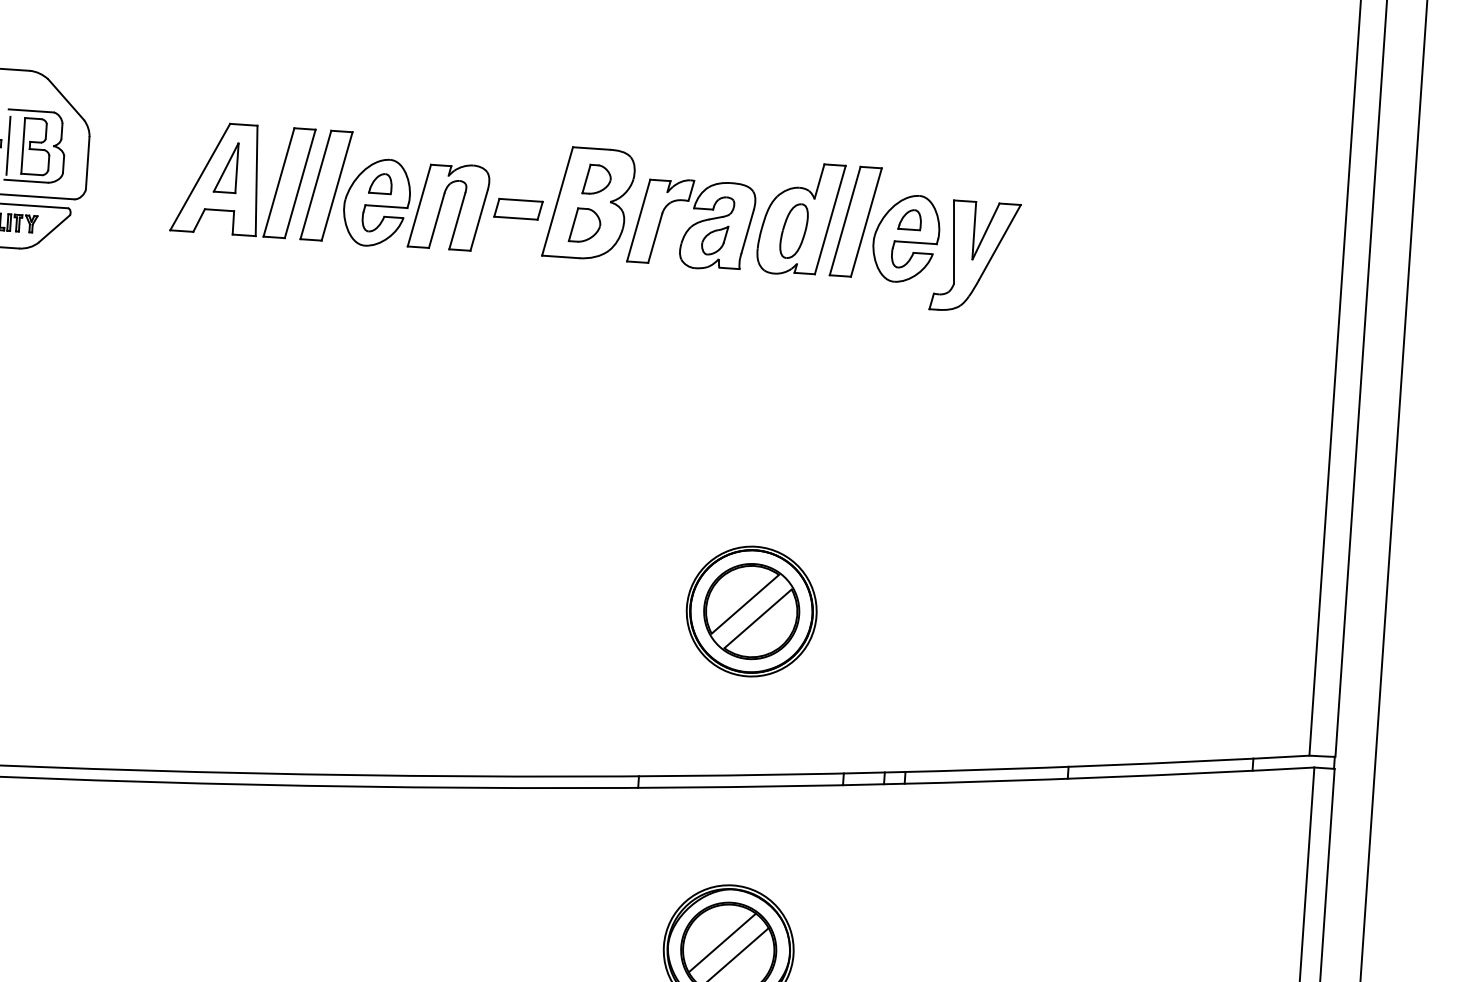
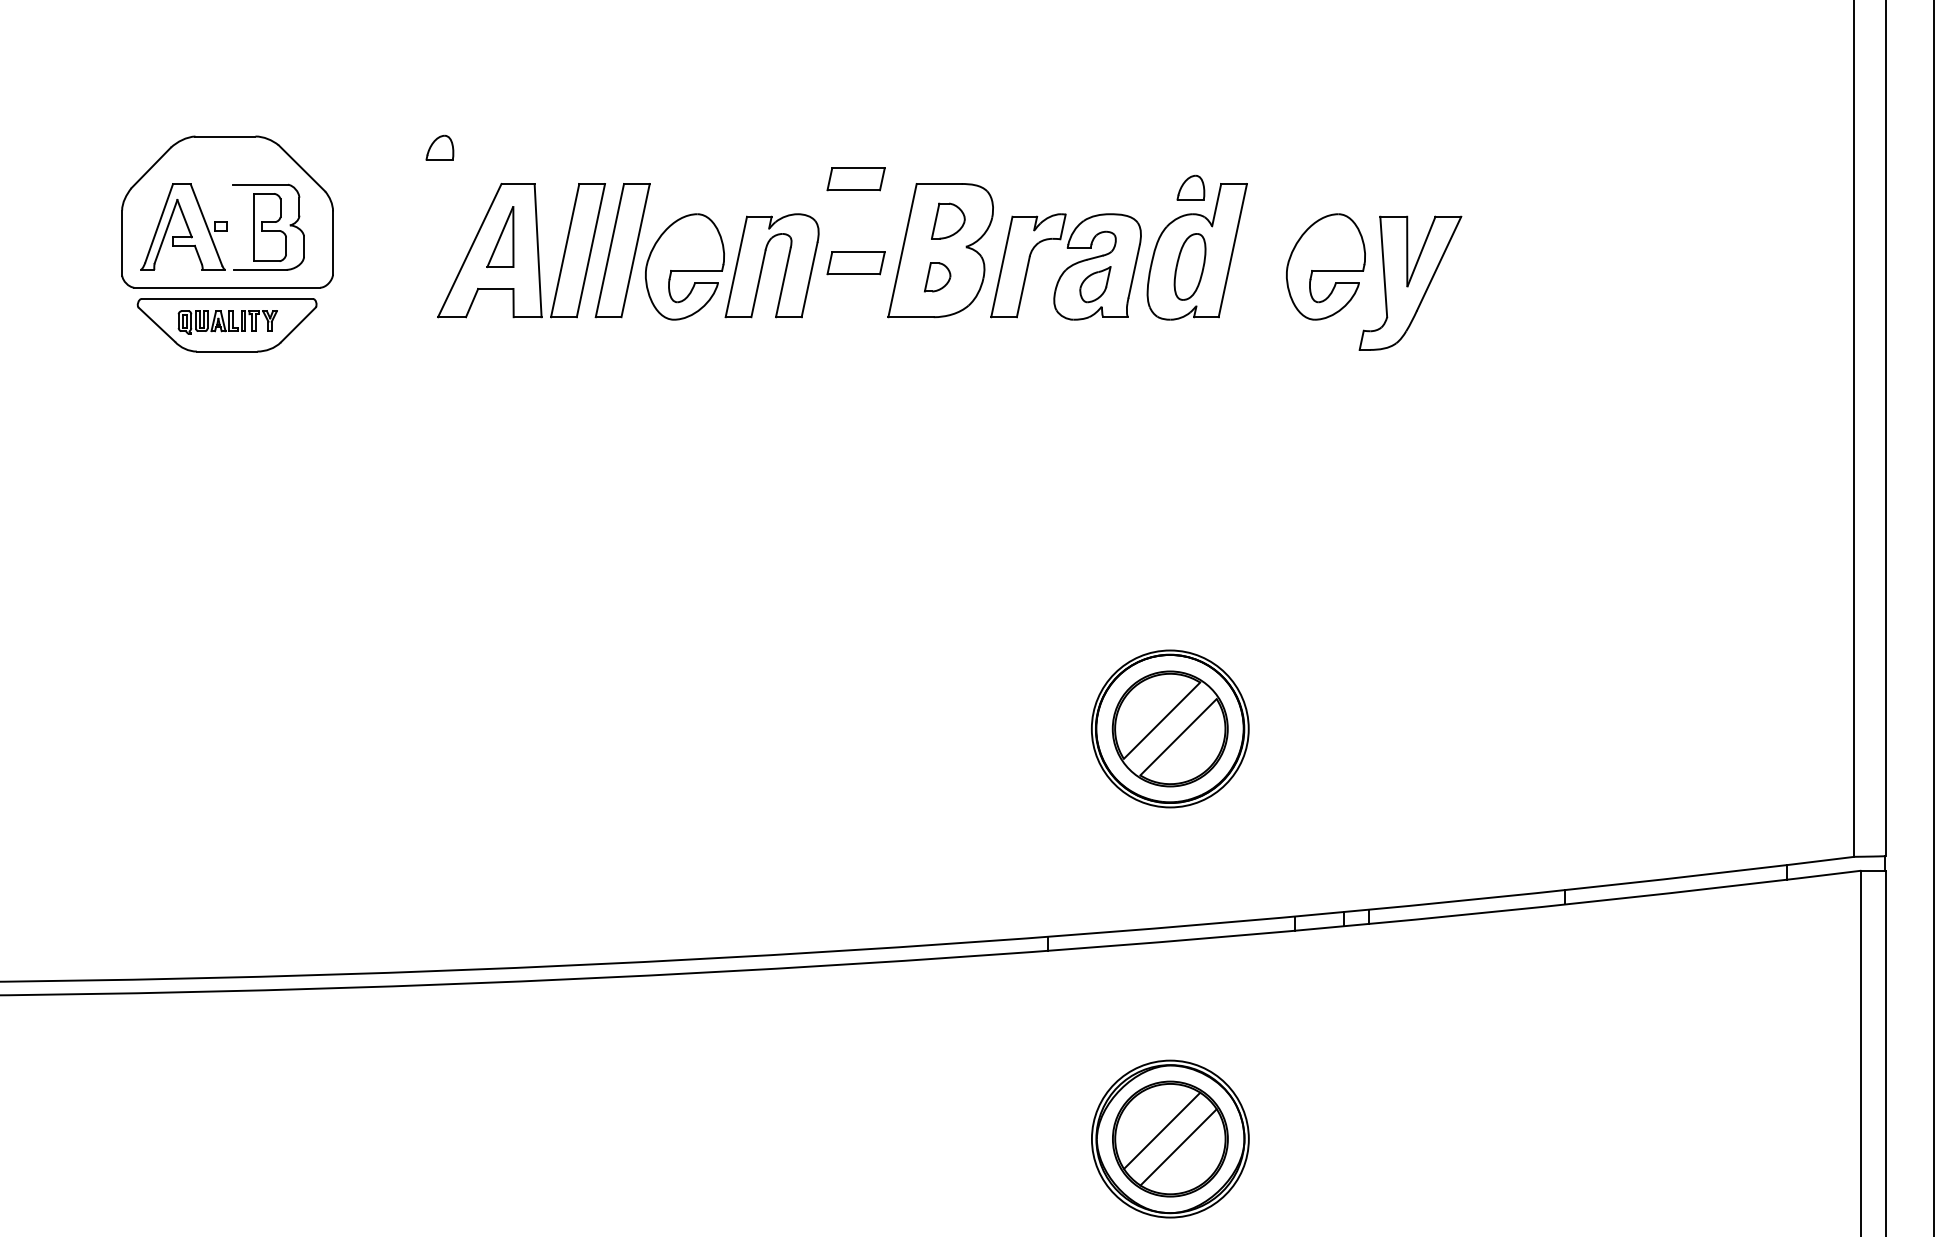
part: (522, 140) -> (855, 179), added
line: (8, 145) -> (236, 228), removed
part: (380, 183) -> (439, 147), moved
part: (909, 219) -> (1190, 187), moved
part: (855, 221) -> (1263, 250), removed
part: (584, 225) -> (937, 277), size x0.7

